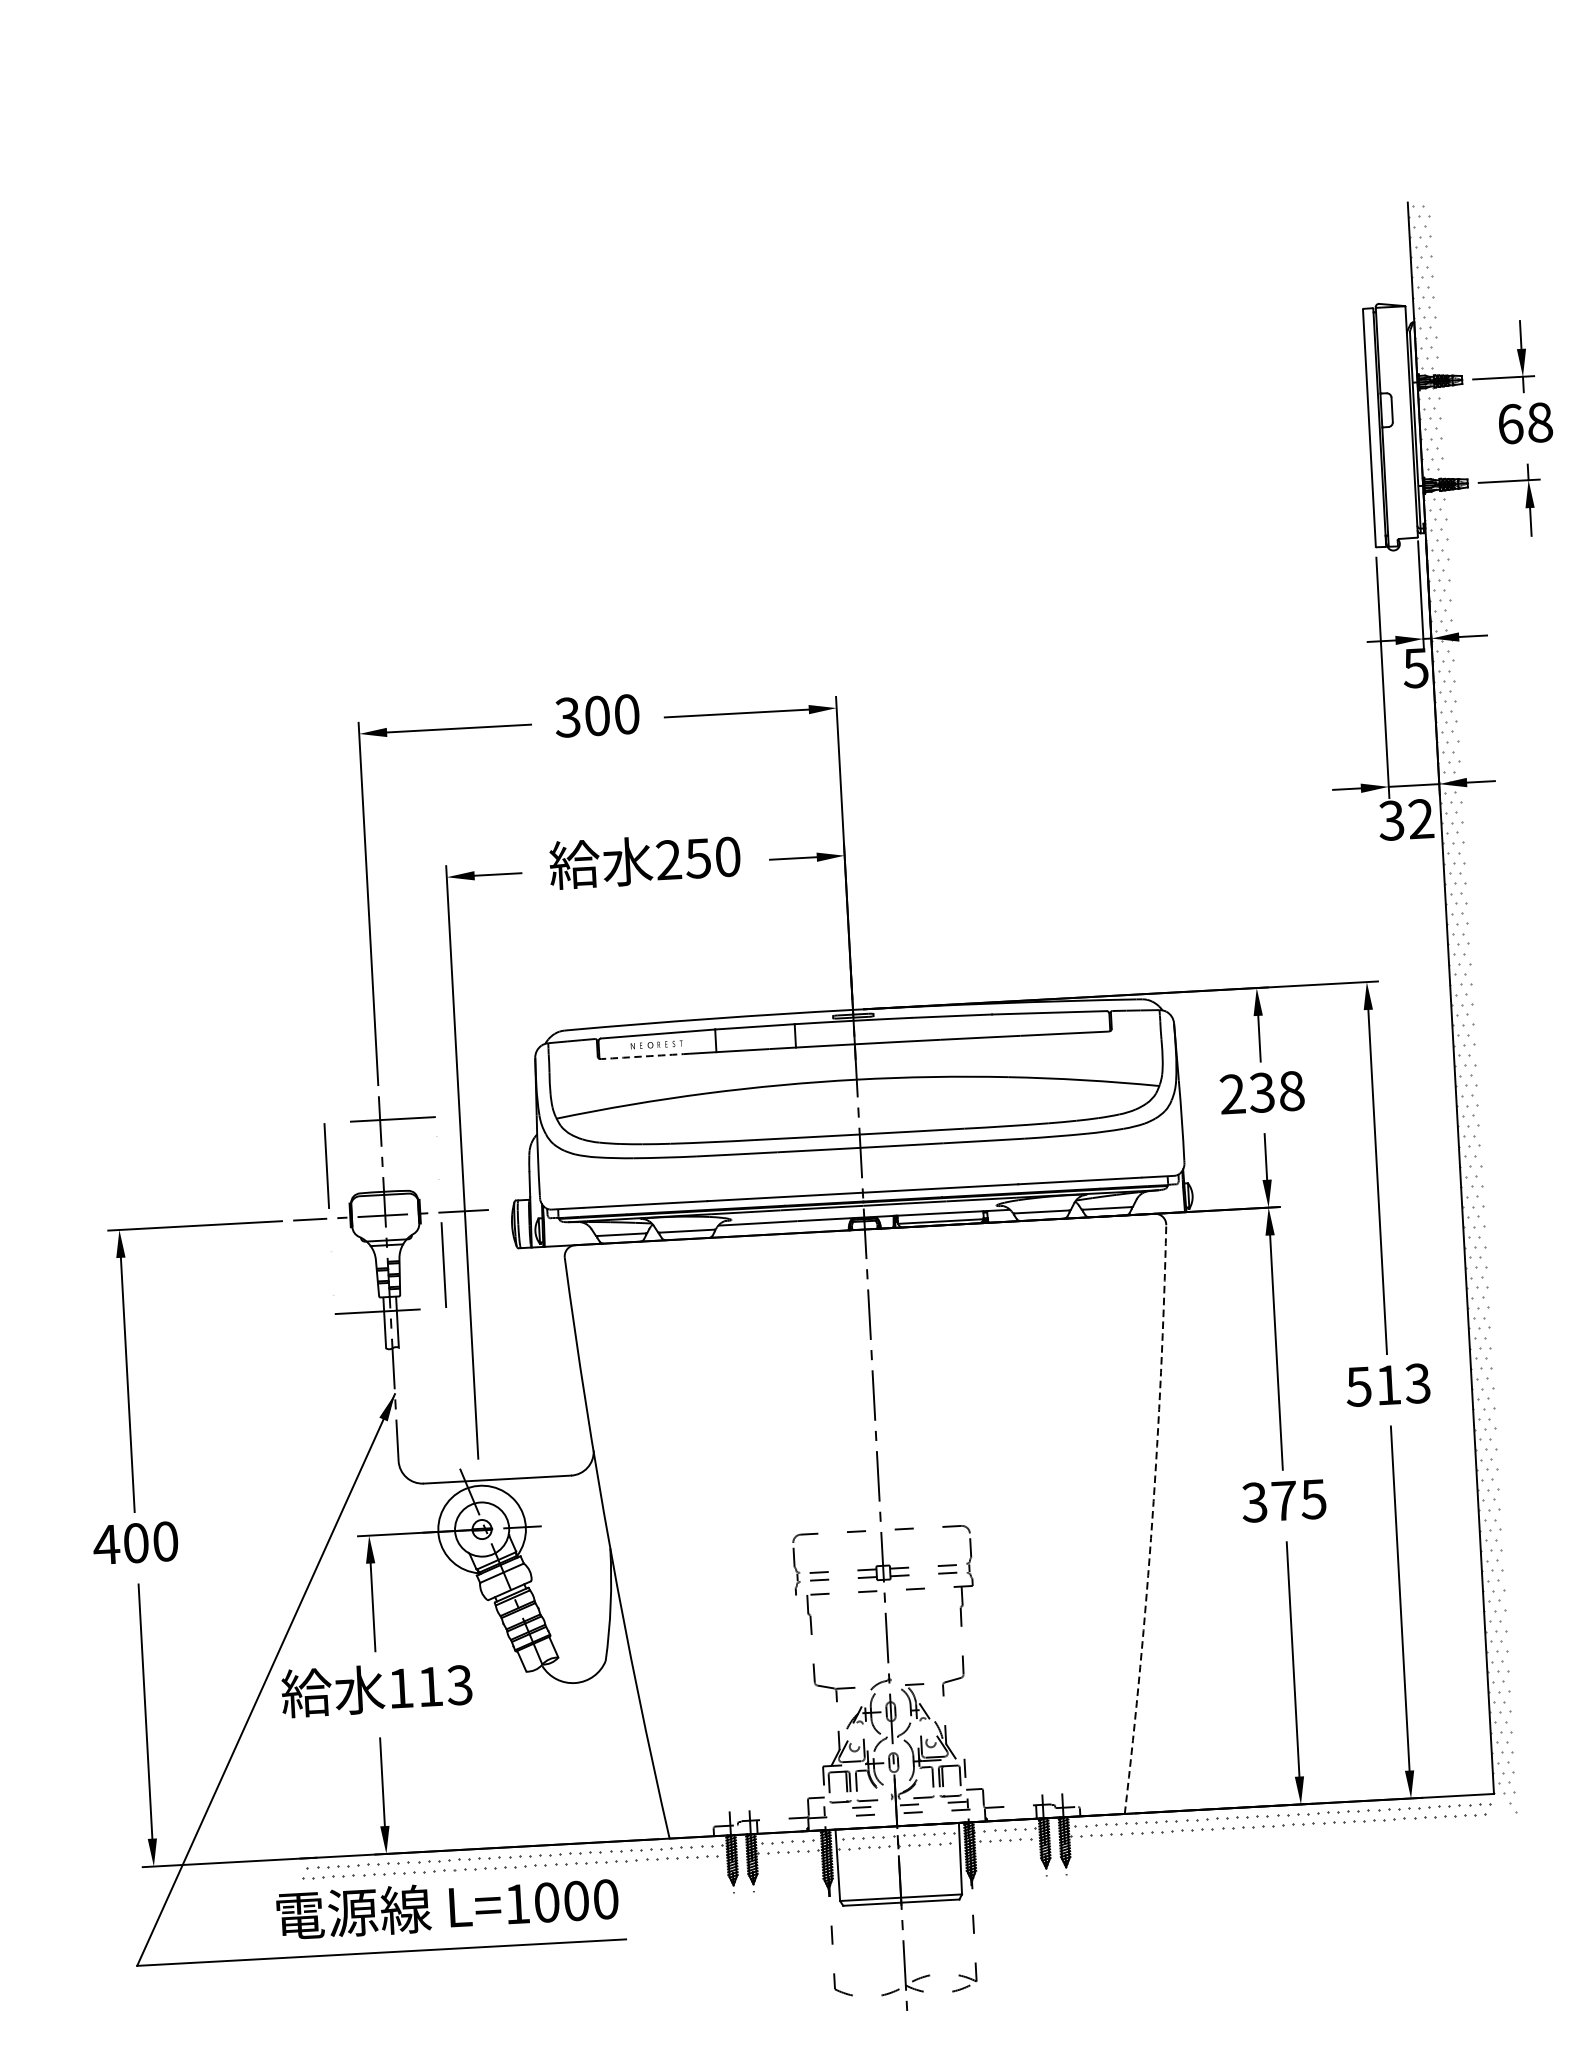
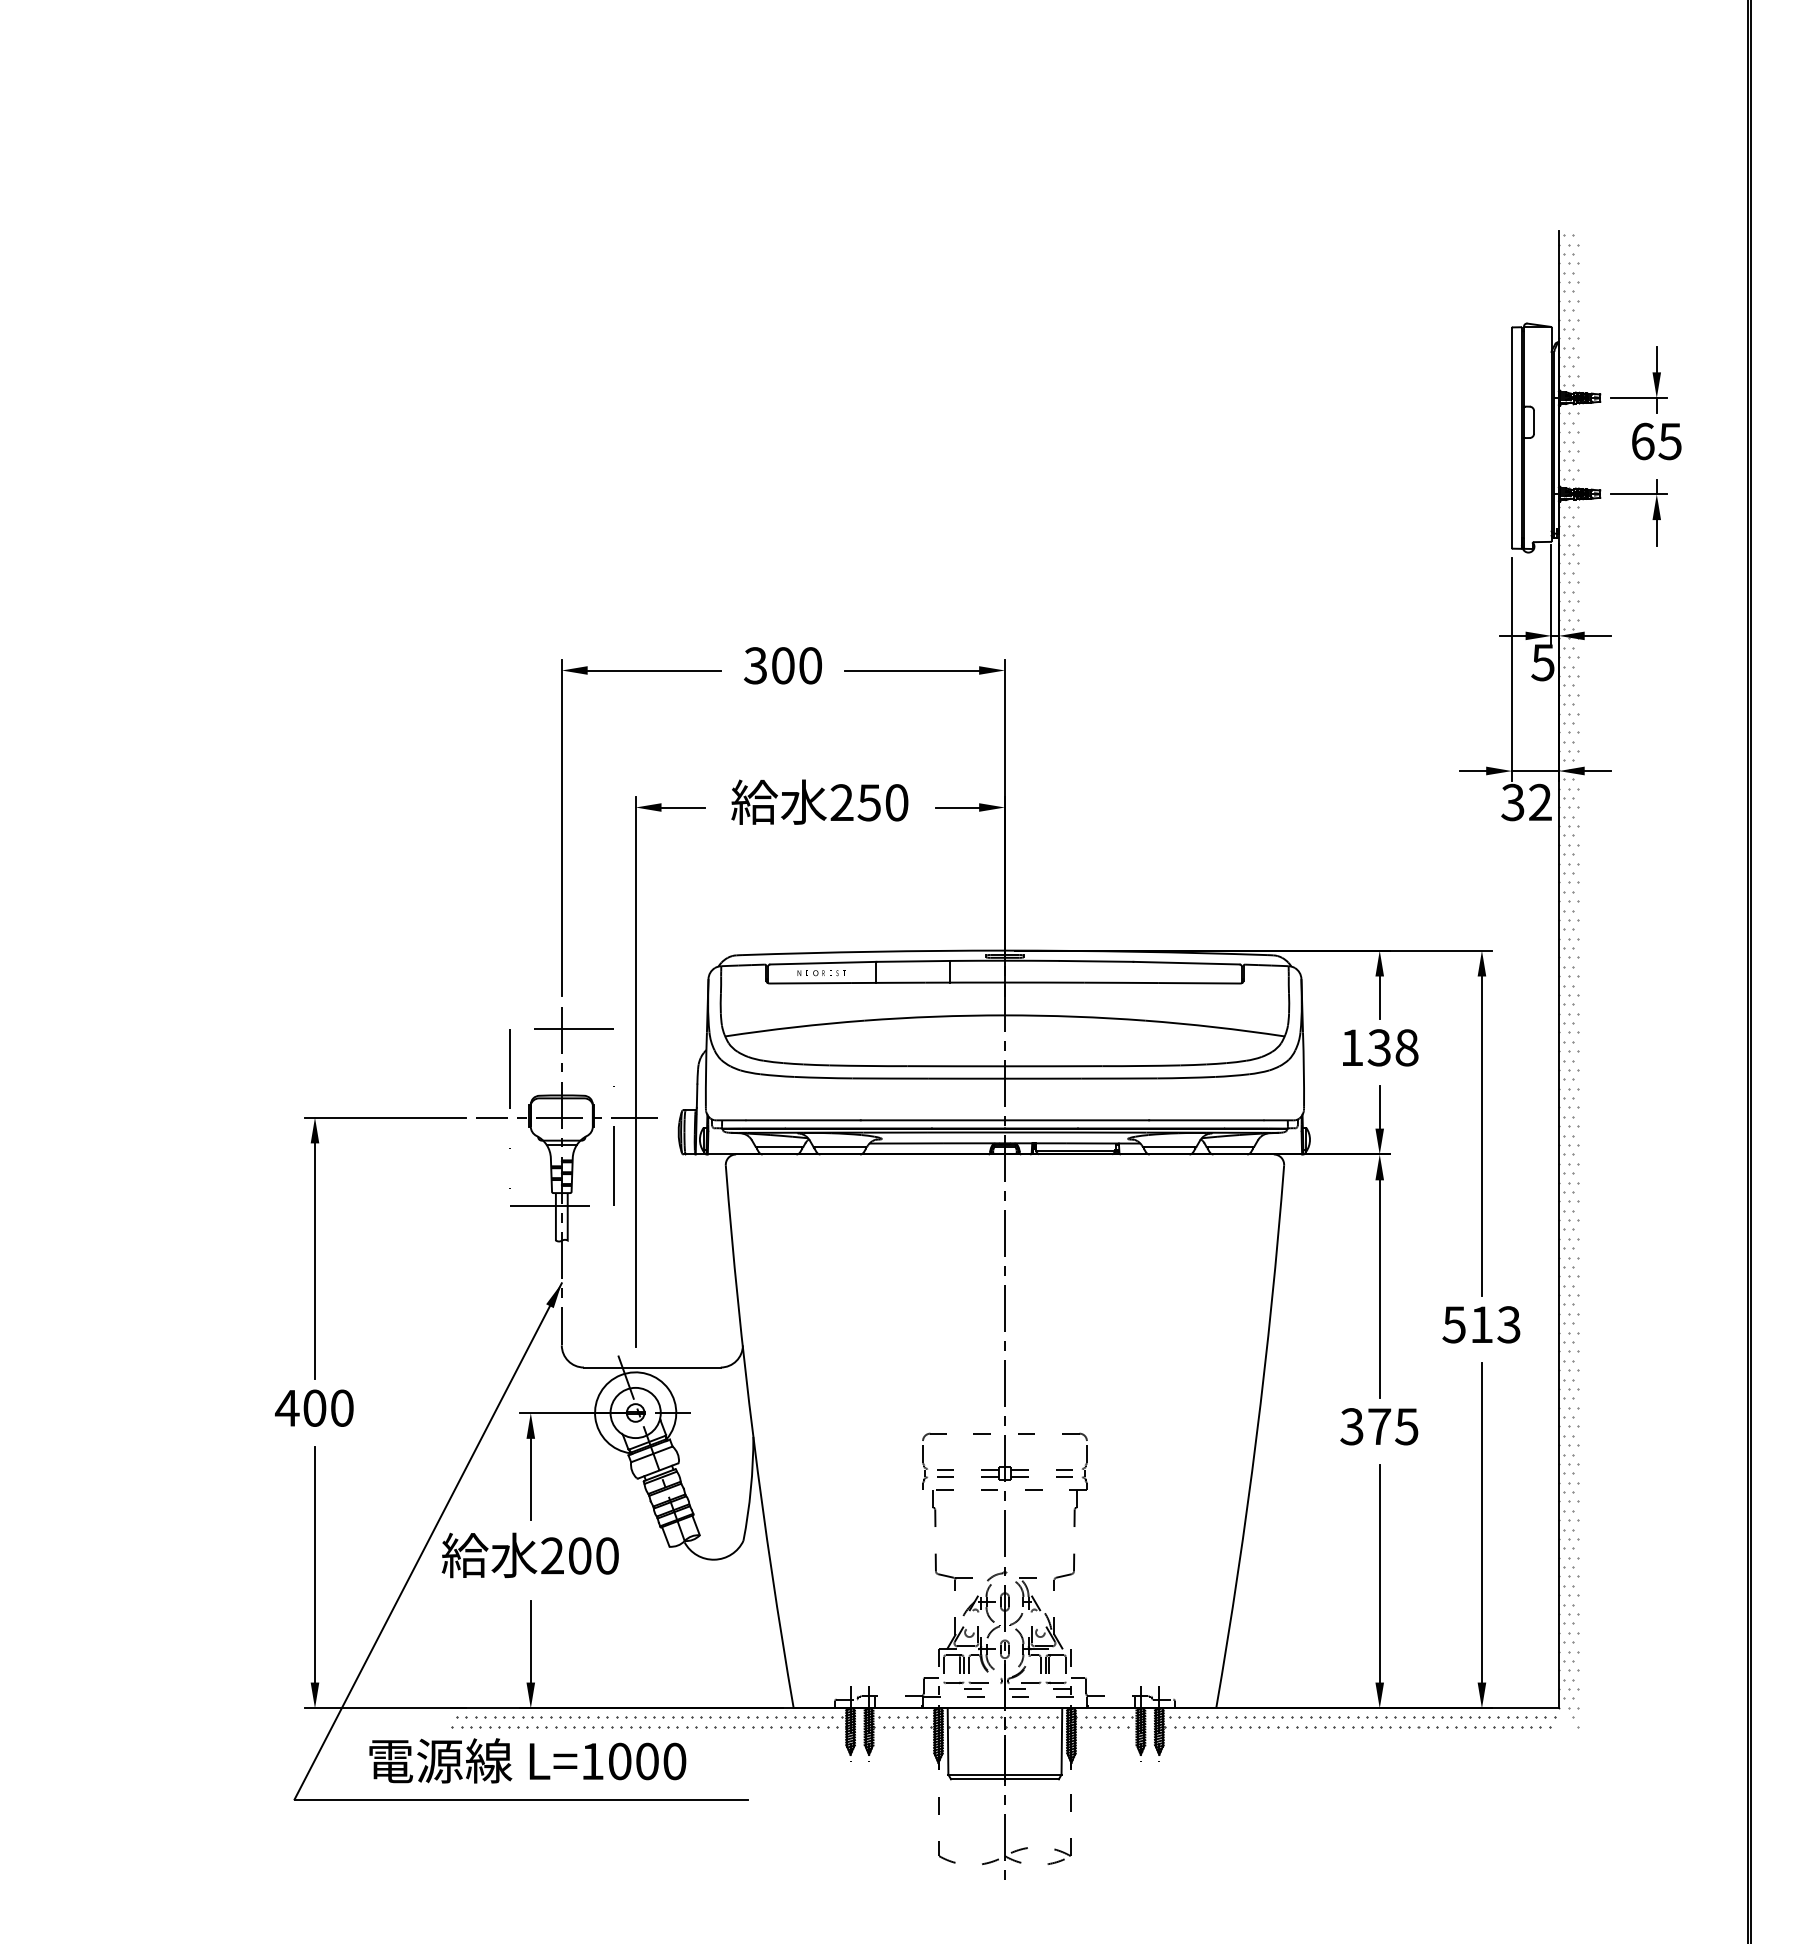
text: (1539, 422) -> (1669, 441), 68 -> 65
arc: (645, 1056) -> (810, 983), dashed -> solid
text: (1231, 1094) -> (1351, 1047), 238 -> 138
arc: (1152, 1519) -> (1256, 1437), dashed -> solid
text: (429, 1686) -> (579, 1555), 113 -> 200
text: (447, 1906) -> (527, 1760), moved

